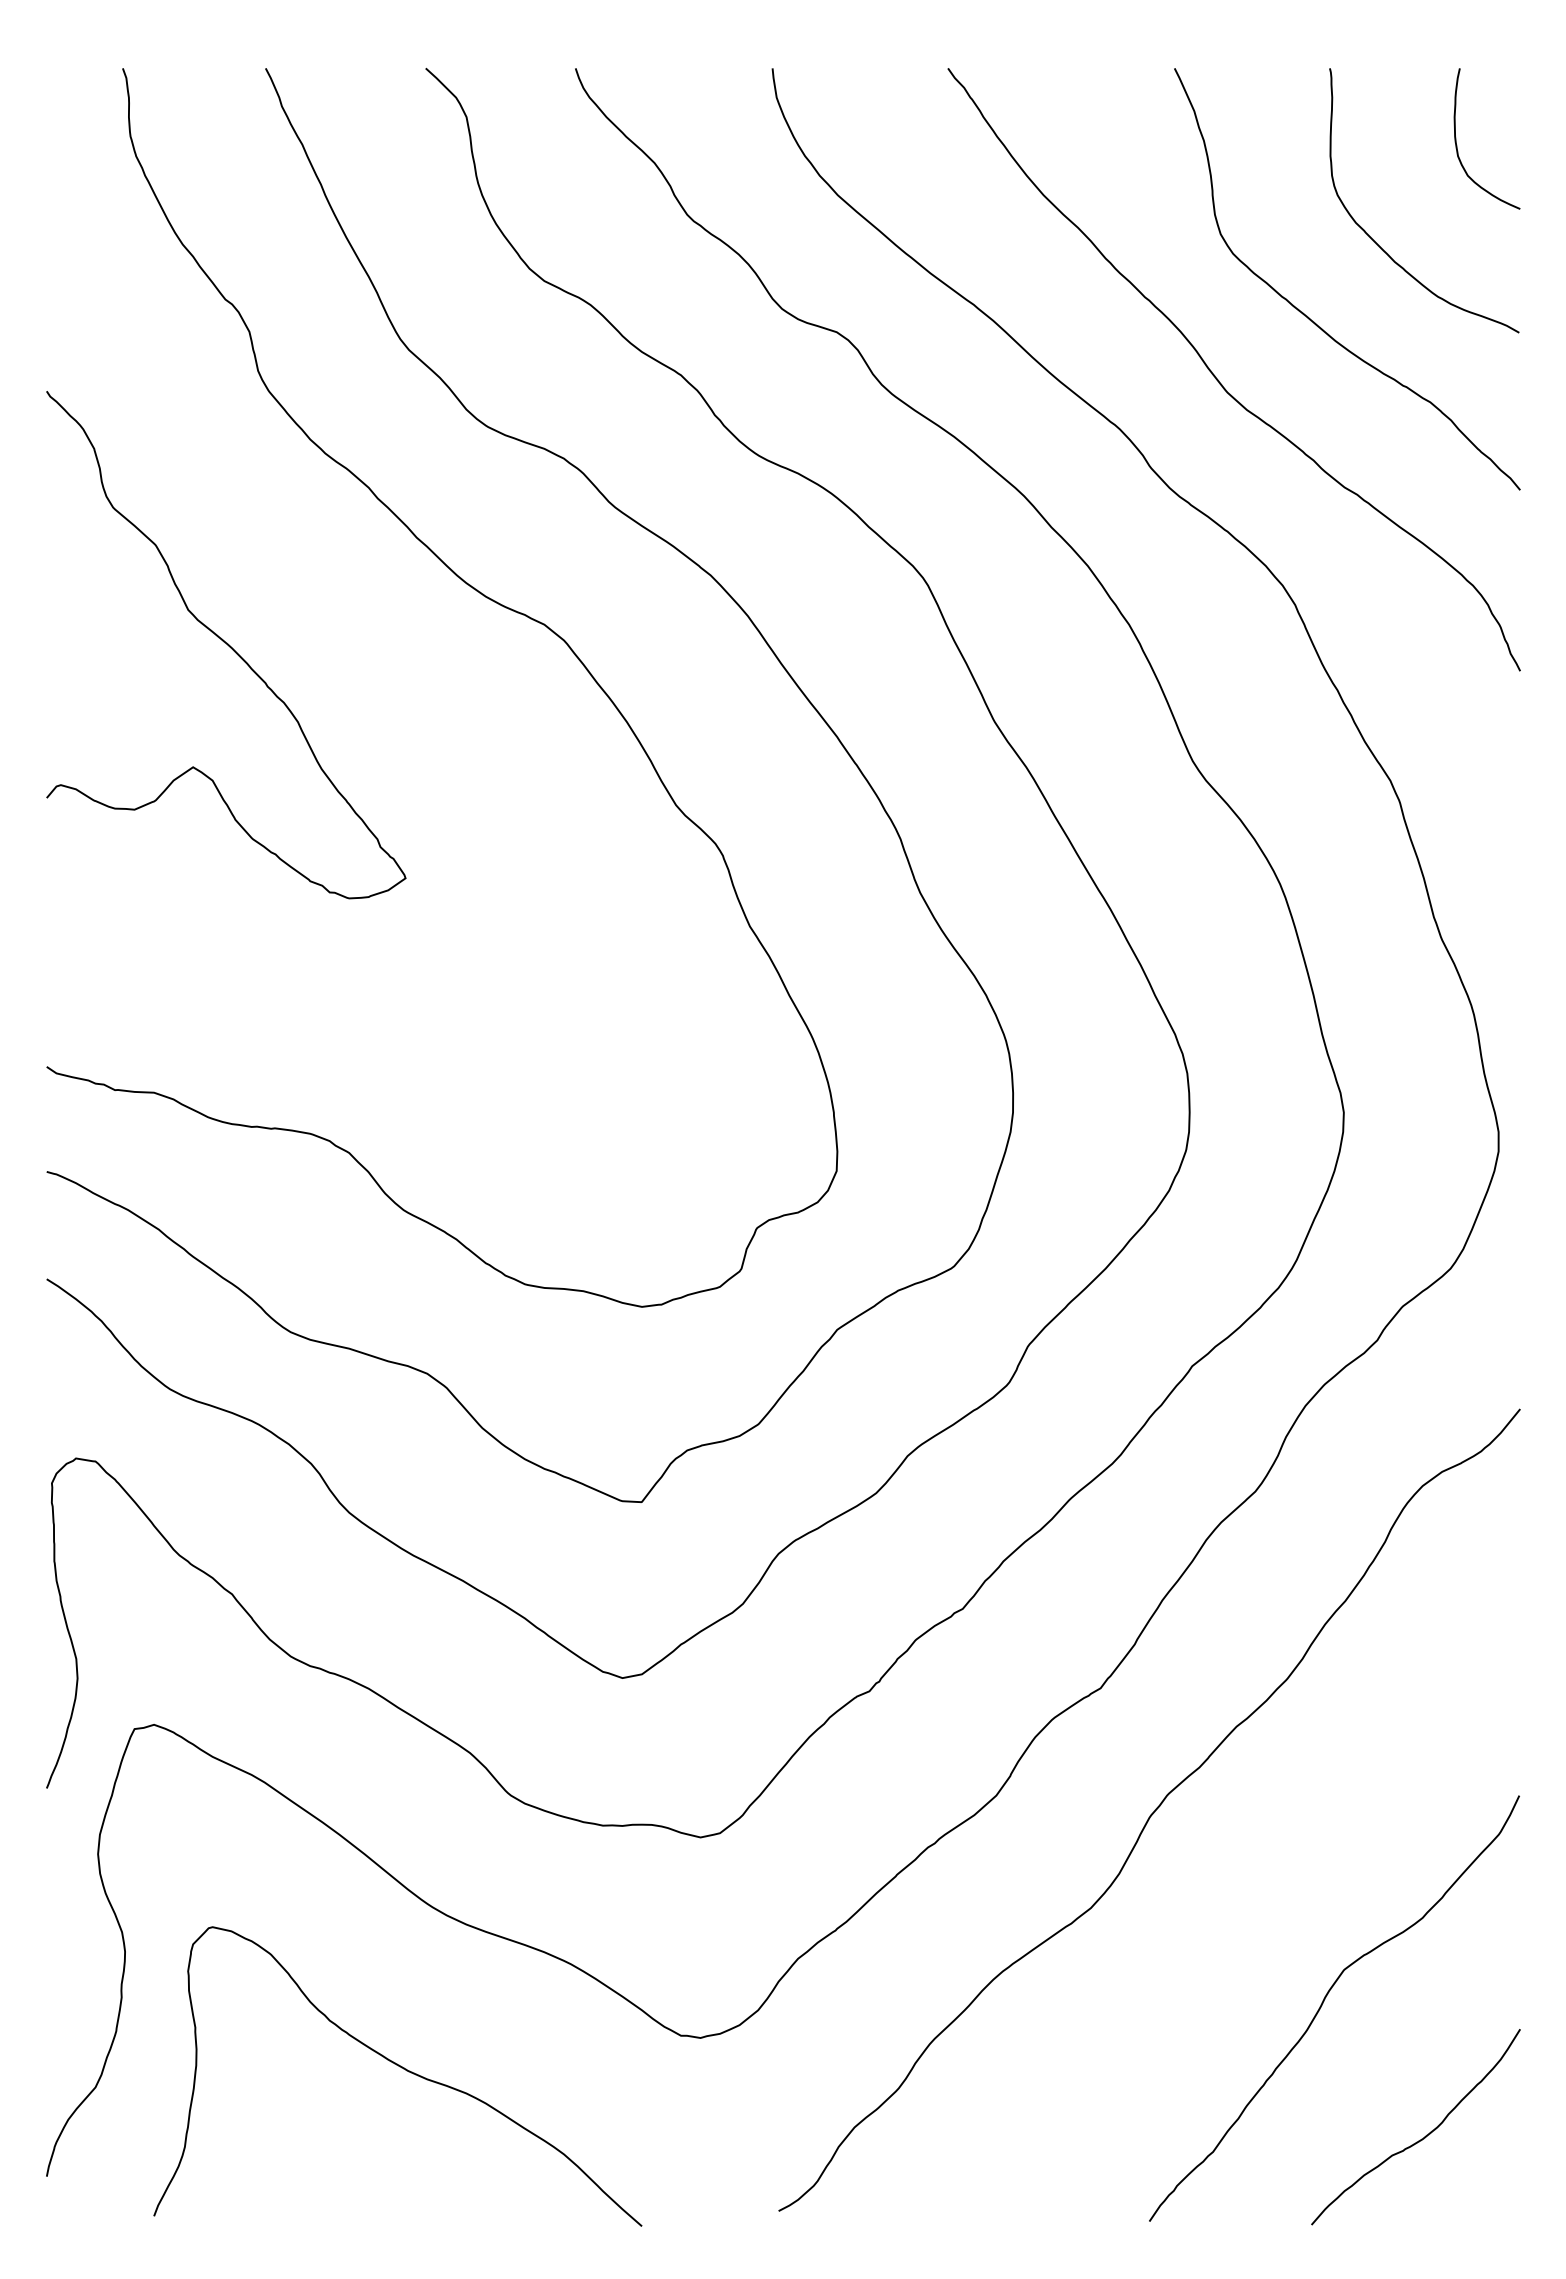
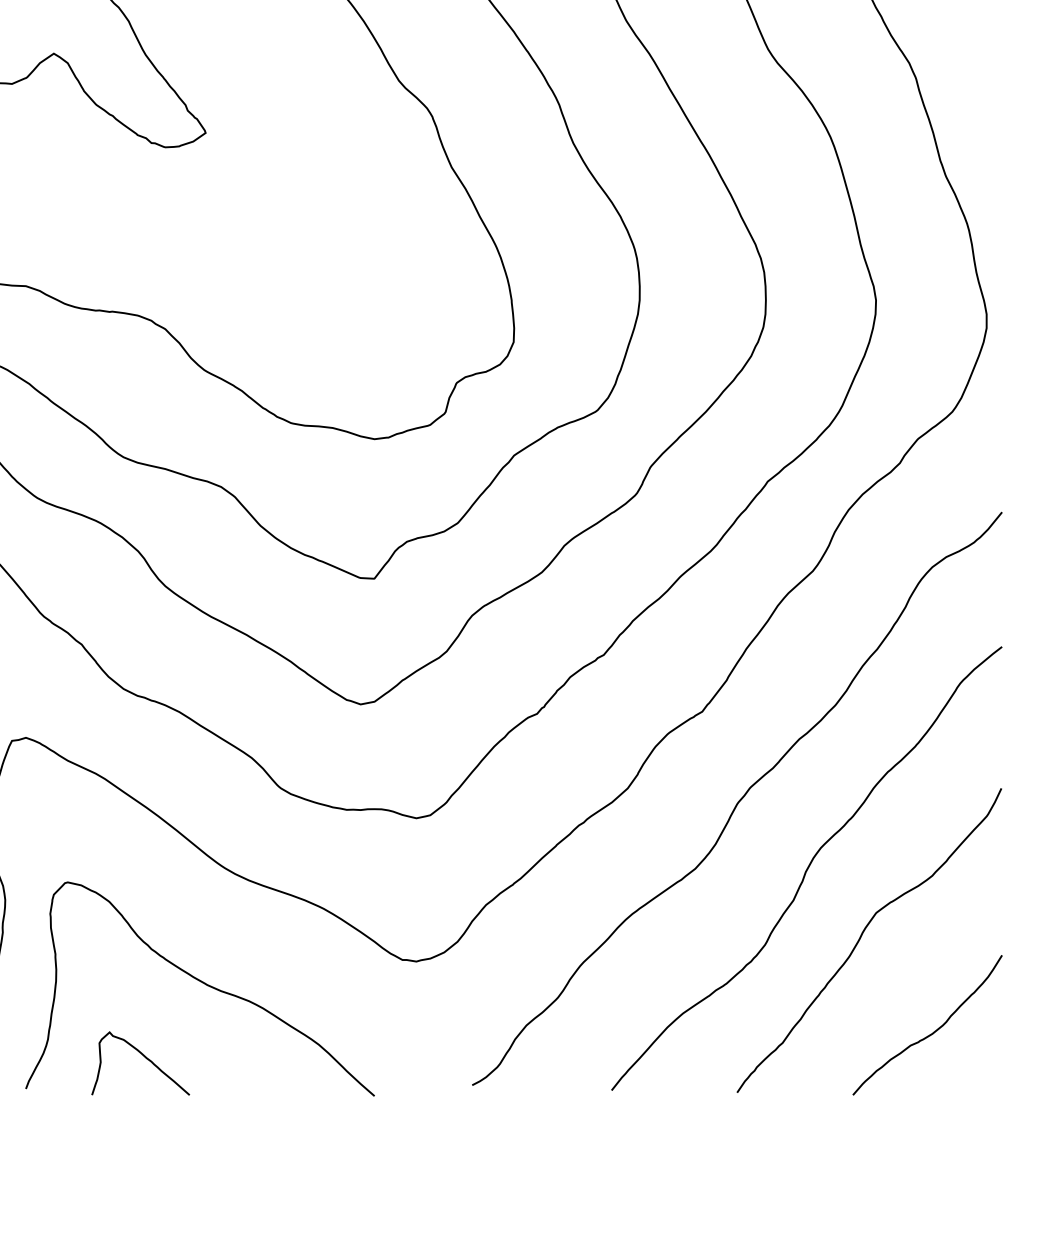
curve: (1247, 1907) -> (807, 868), added
curve: (321, 2173) -> (145, 1058), added

